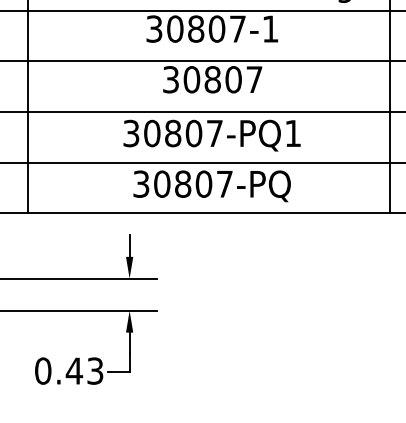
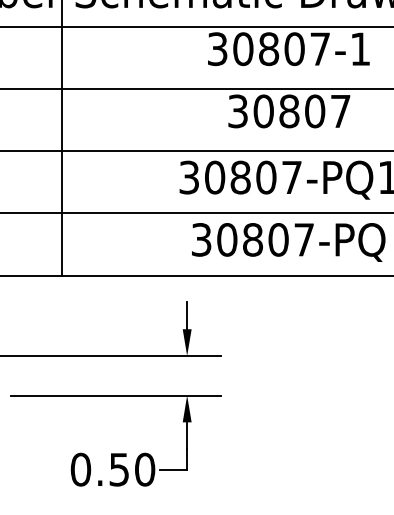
text: (84, 370) -> (131, 468), 0.43 -> 0.50

